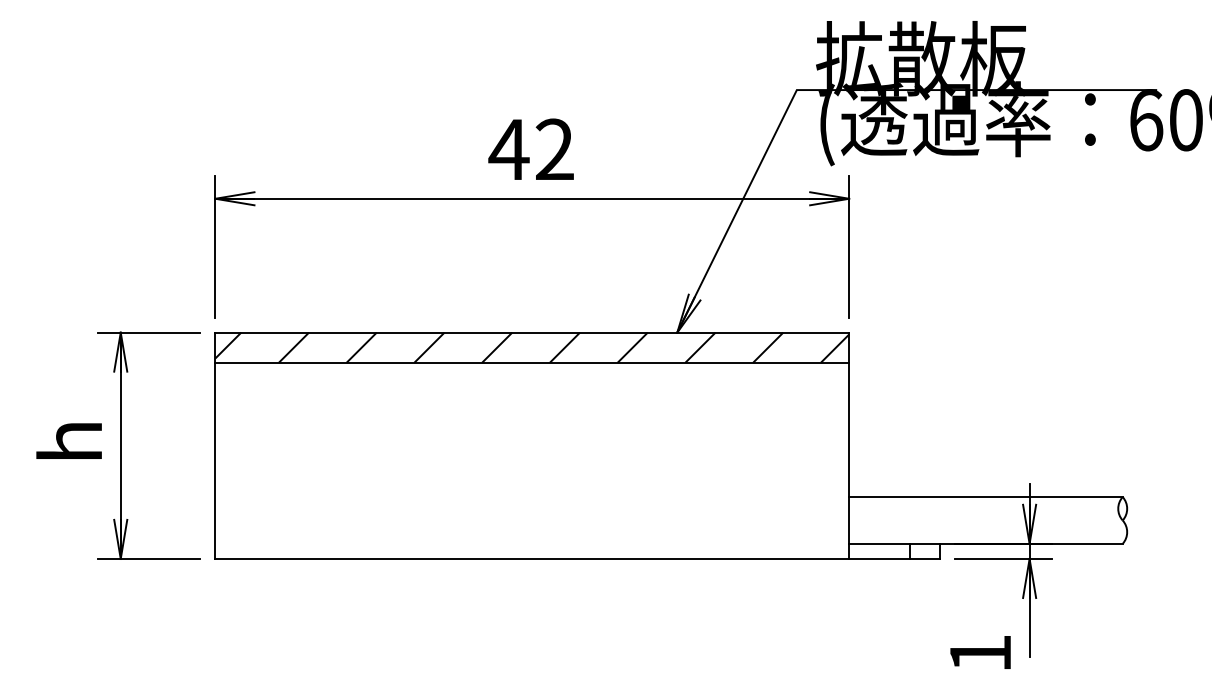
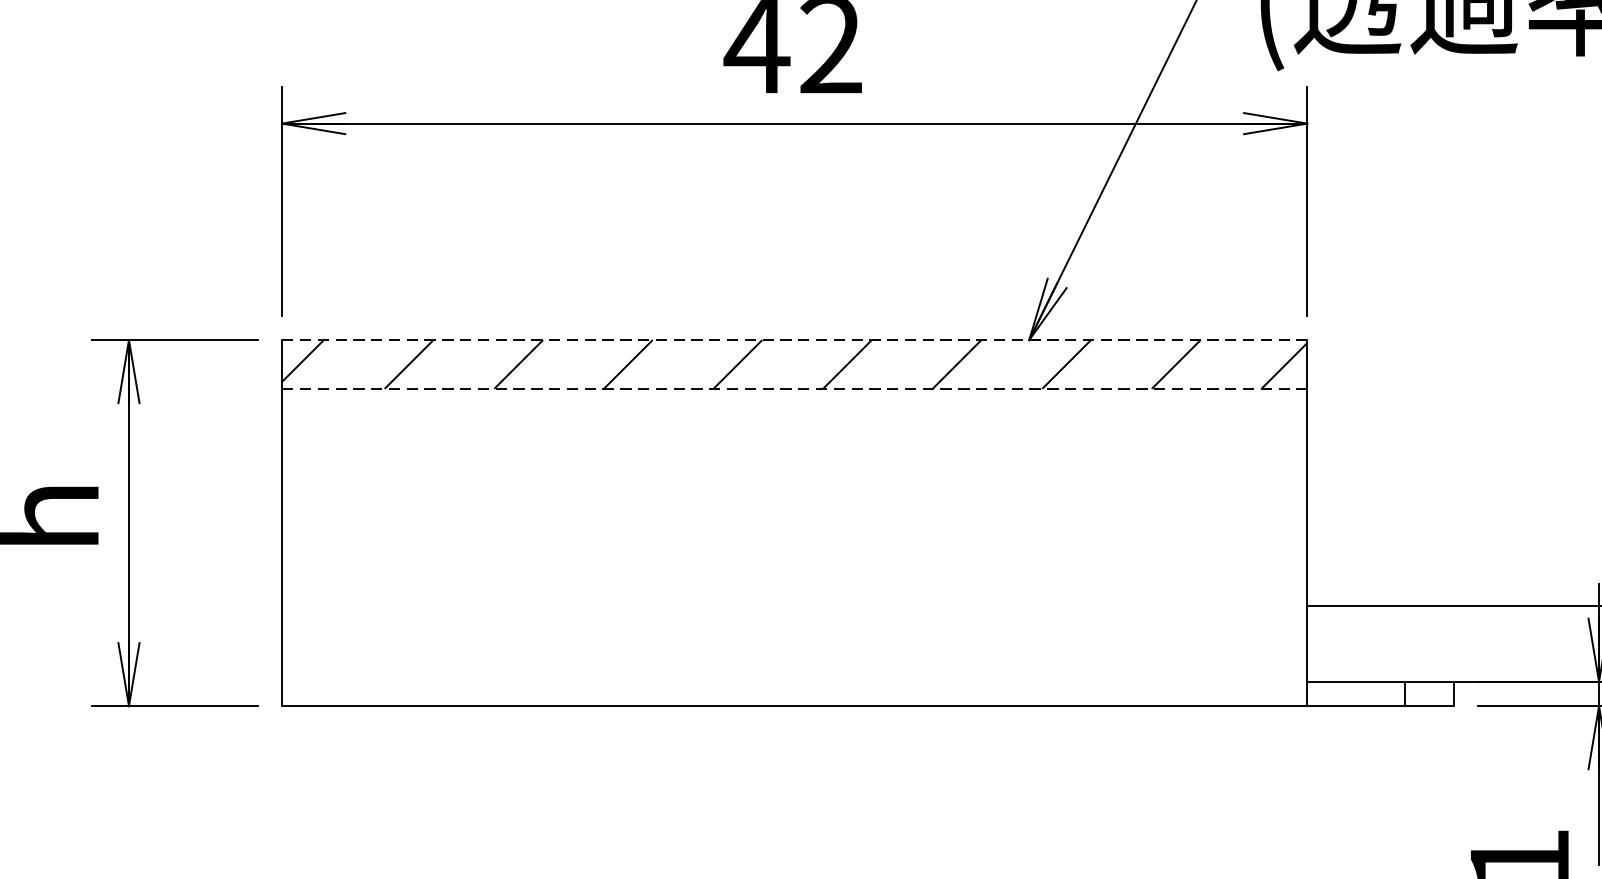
line: (532, 332) -> (794, 339), solid -> dashed
line: (532, 362) -> (794, 388), solid -> dashed

